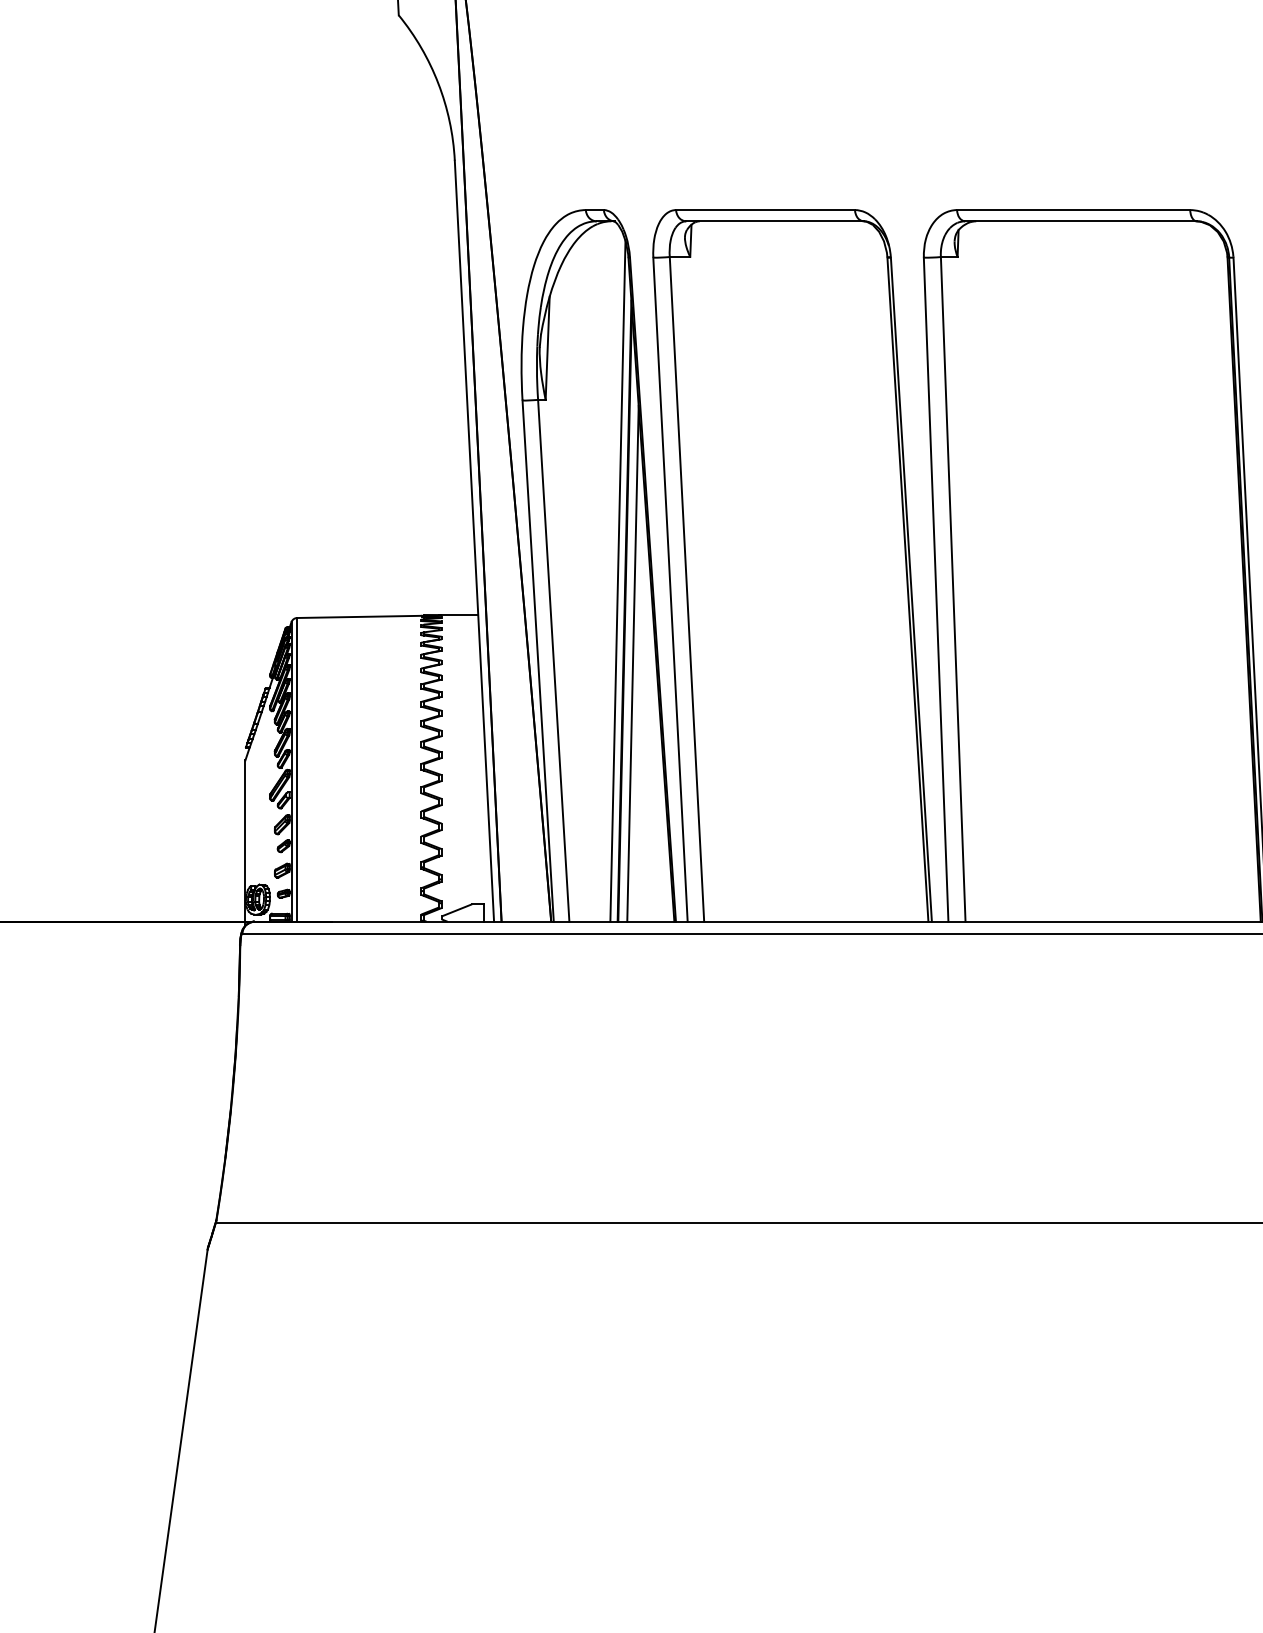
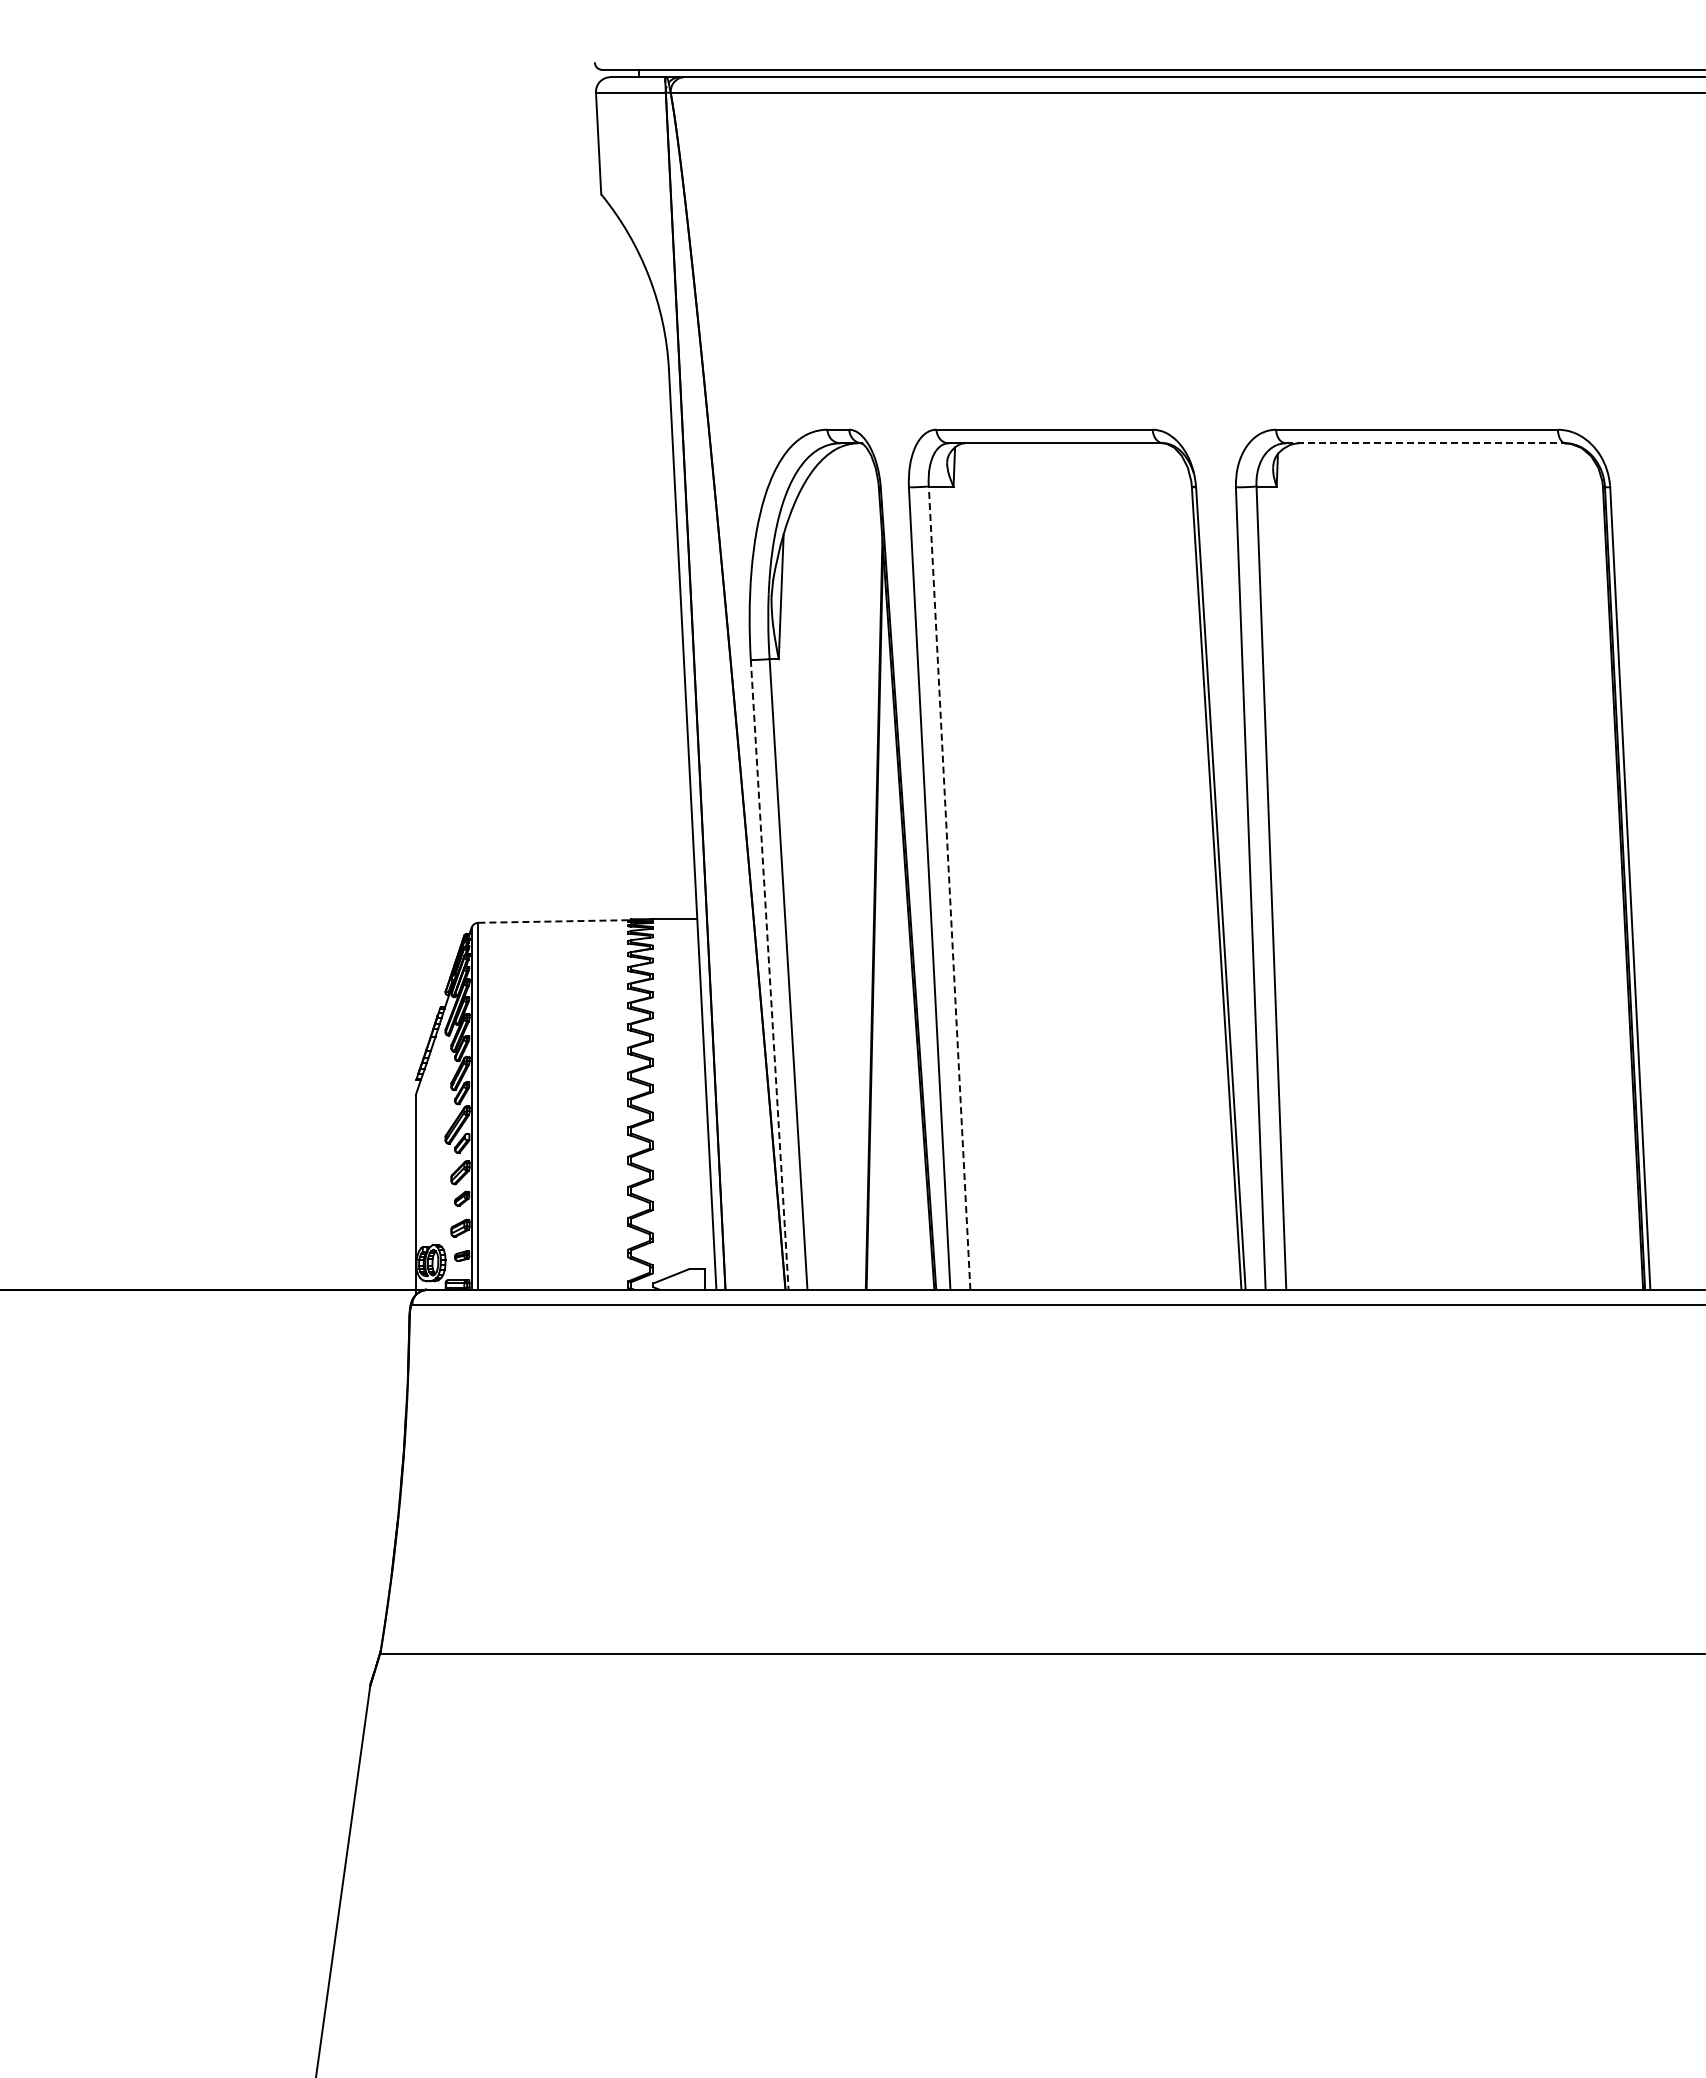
line: (1080, 221) -> (1425, 443), solid -> dashed
line: (618, 580) -> (866, 877), removed
line: (686, 588) -> (949, 887), solid -> dashed
line: (359, 616) -> (553, 921), solid -> dashed
line: (537, 660) -> (769, 974), solid -> dashed
line: (633, 663) -> (884, 977), removed

